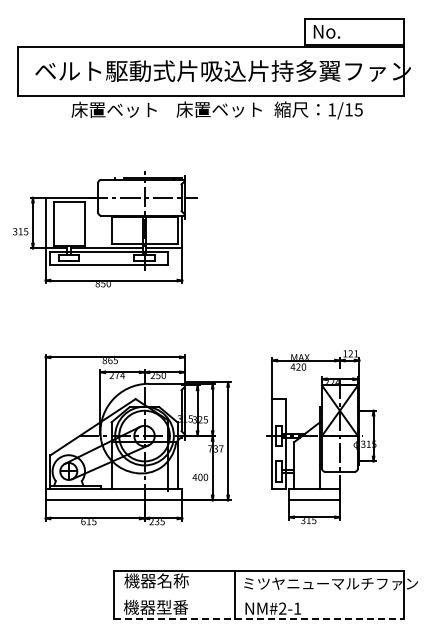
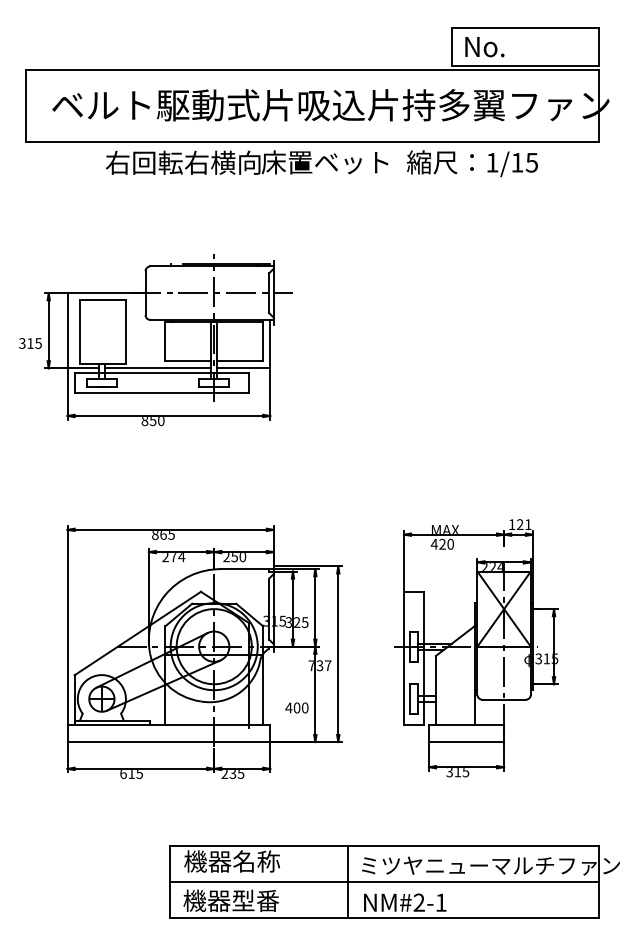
text: (123, 109) -> (183, 162), 床置ベット -> 右回転右横向
line: (258, 594) -> (383, 881), added
line: (259, 618) -> (384, 917), dashed -> solid

